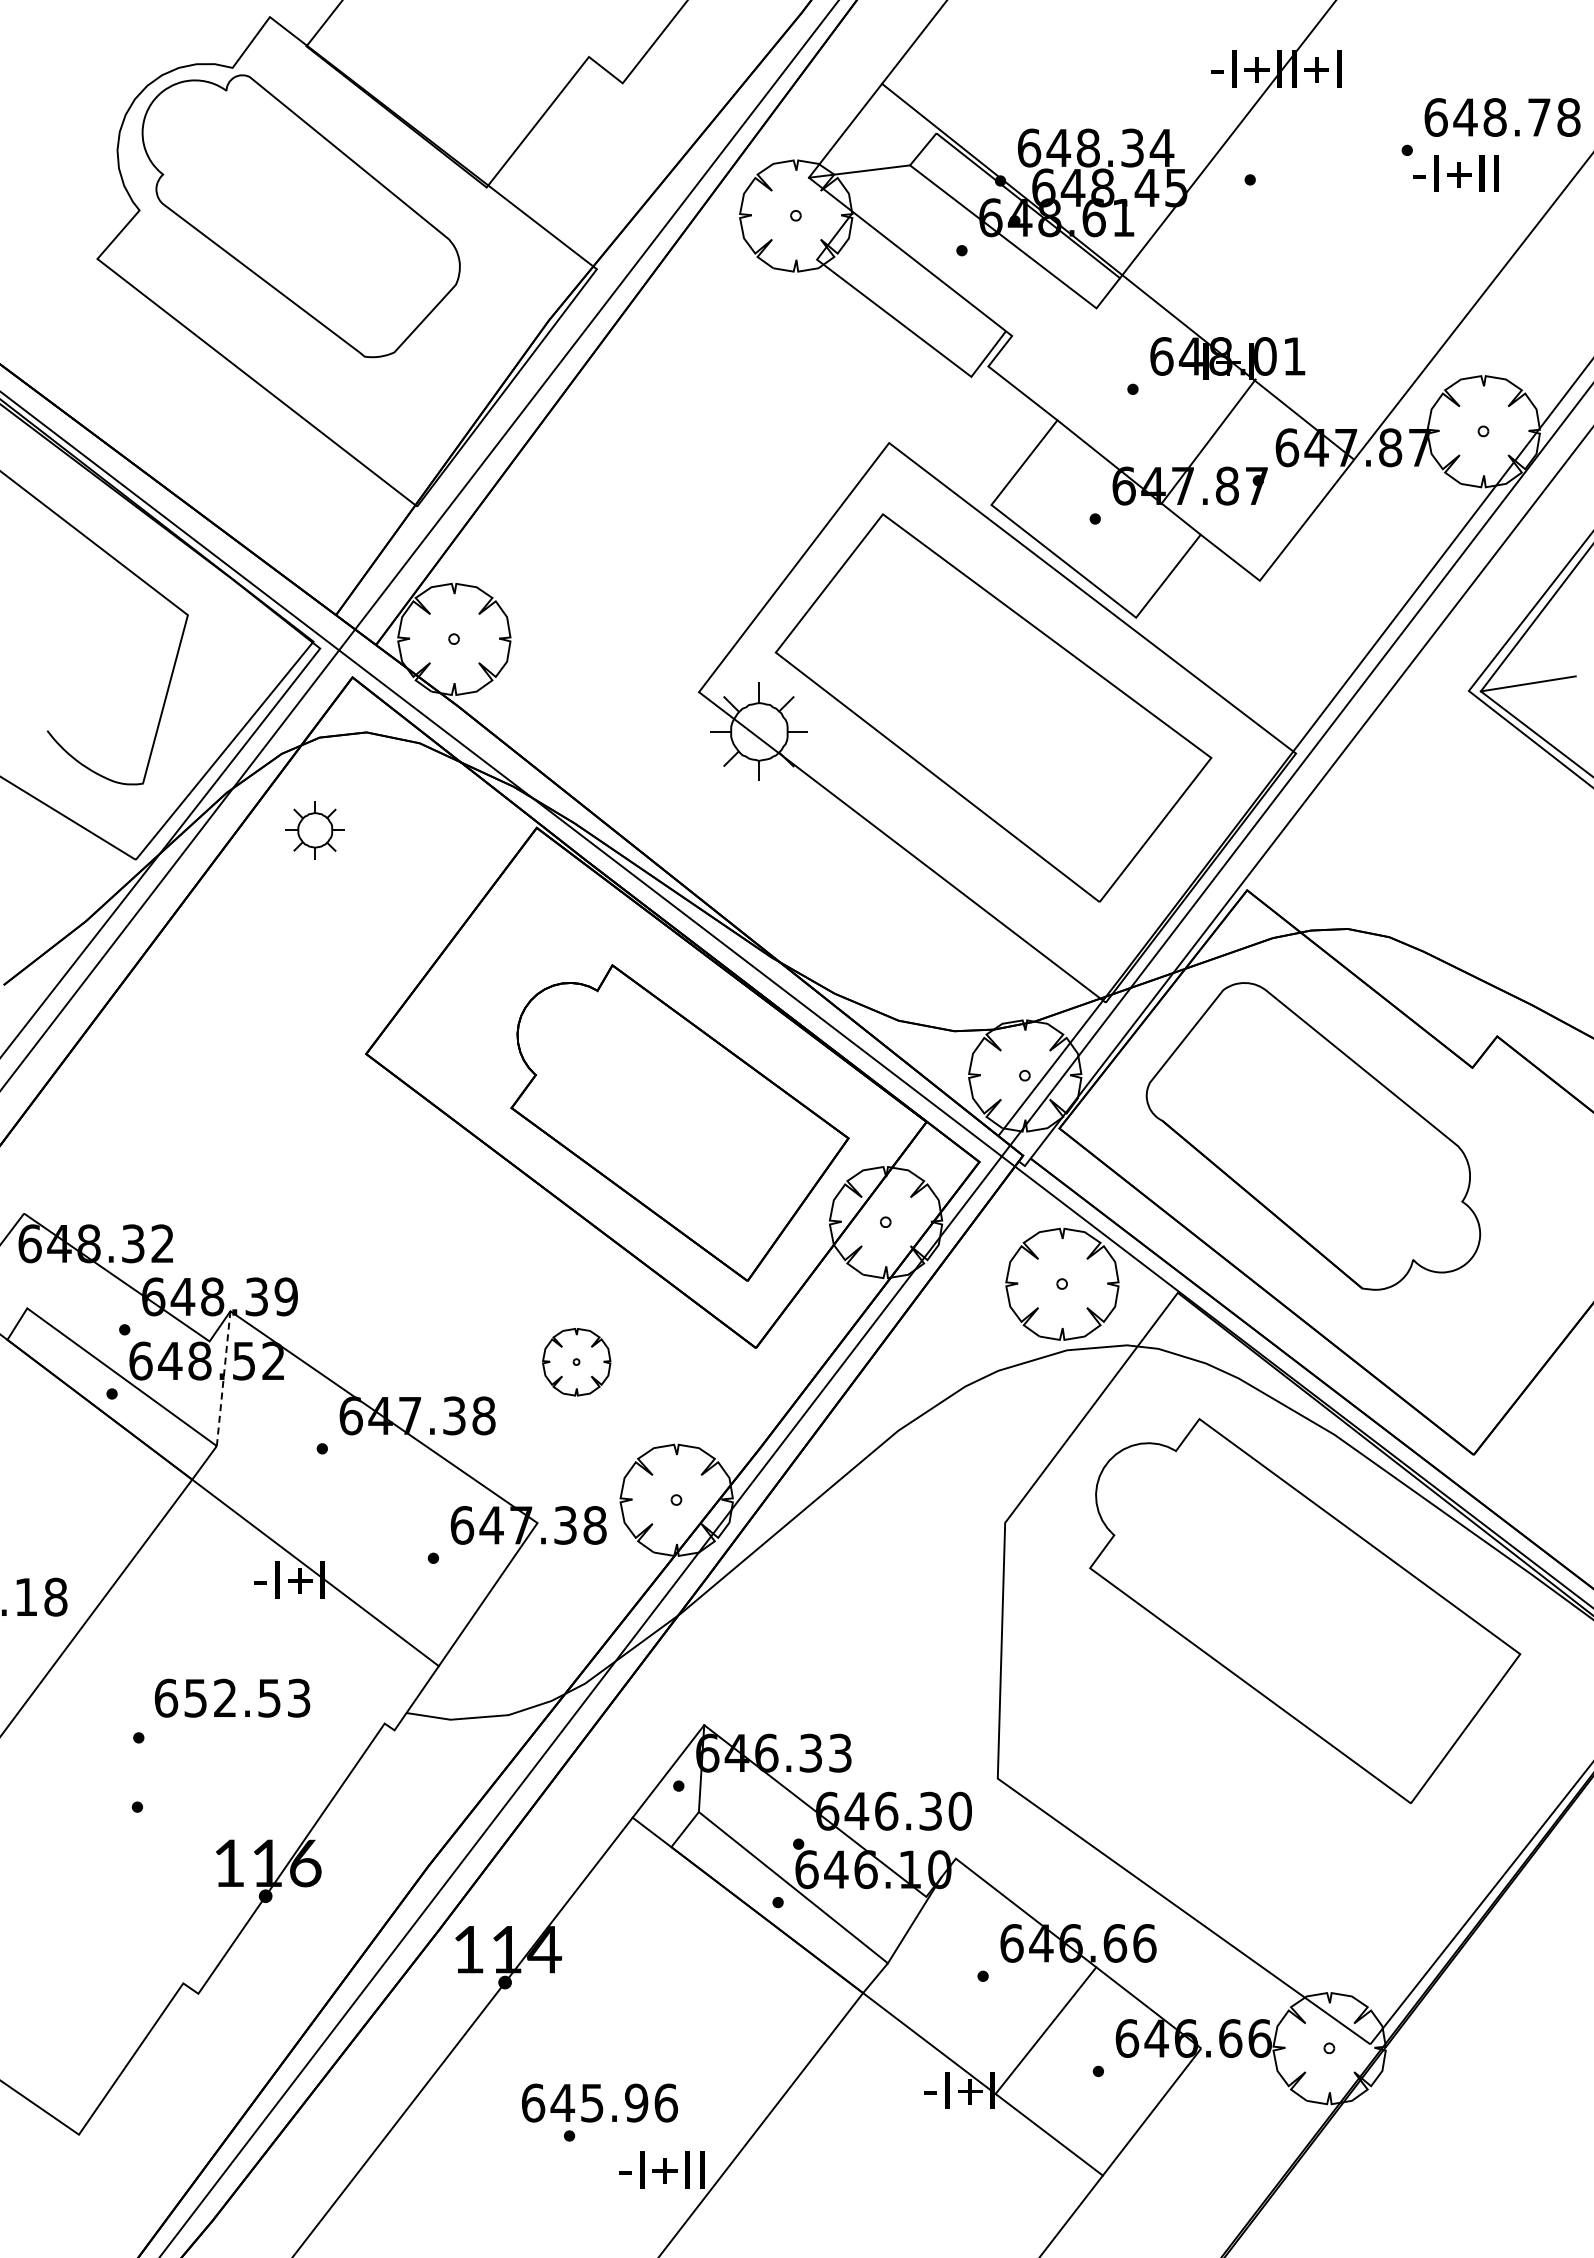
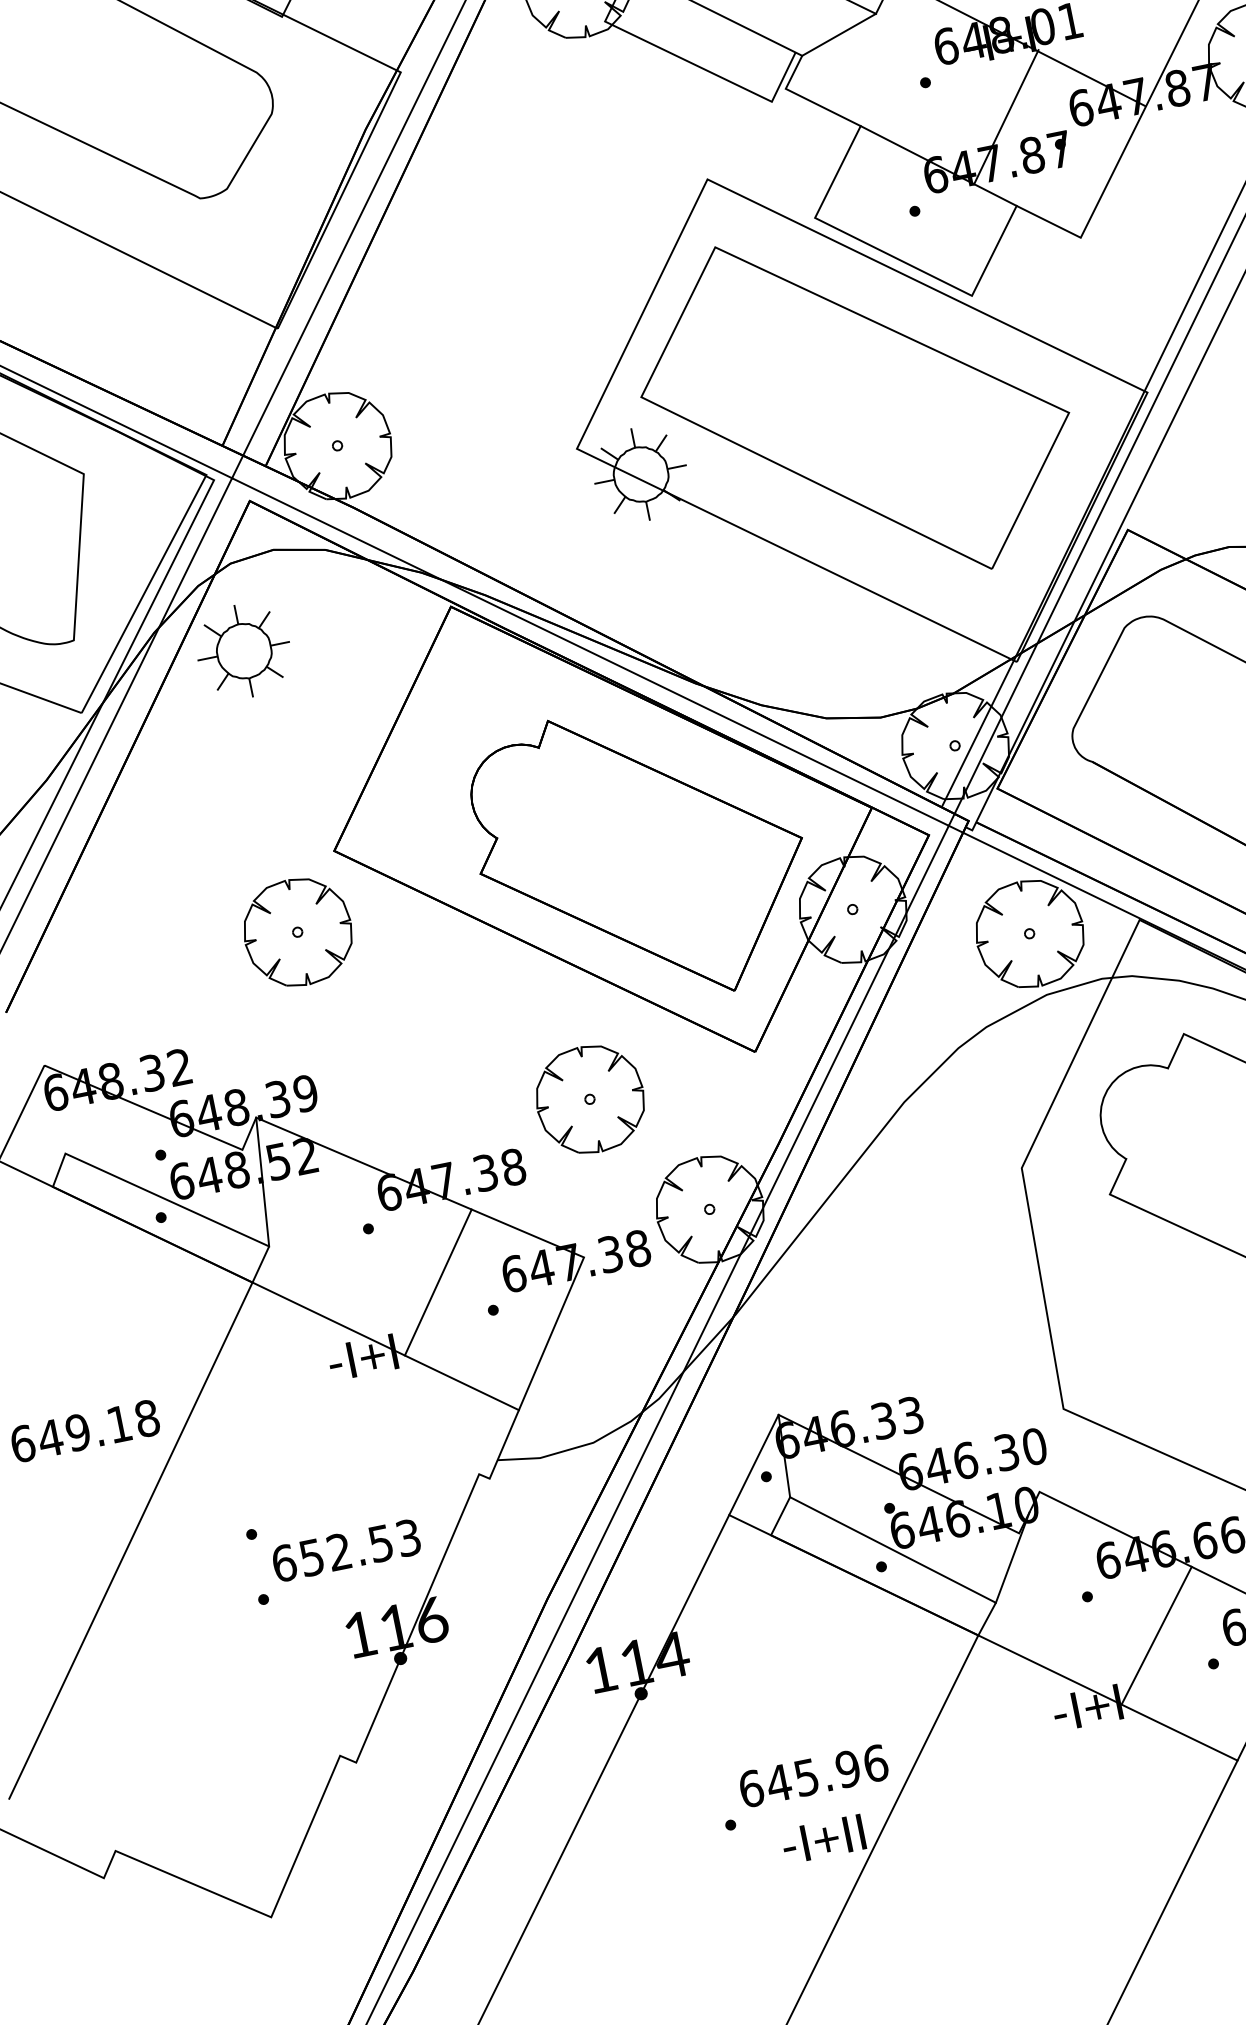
line: (1054, 322) -> (839, 35), added
part: (314, 830) -> (243, 651), size x1.67
part: (311, 1129) -> (297, 932), added
part: (576, 1361) -> (589, 1098), size x1.67
line: (223, 1378) -> (262, 1181), dashed -> solid
line: (382, 1518) -> (438, 1282), added
text: (232, 1697) -> (346, 1549), moved
text: (599, 2102) -> (813, 1775), moved

